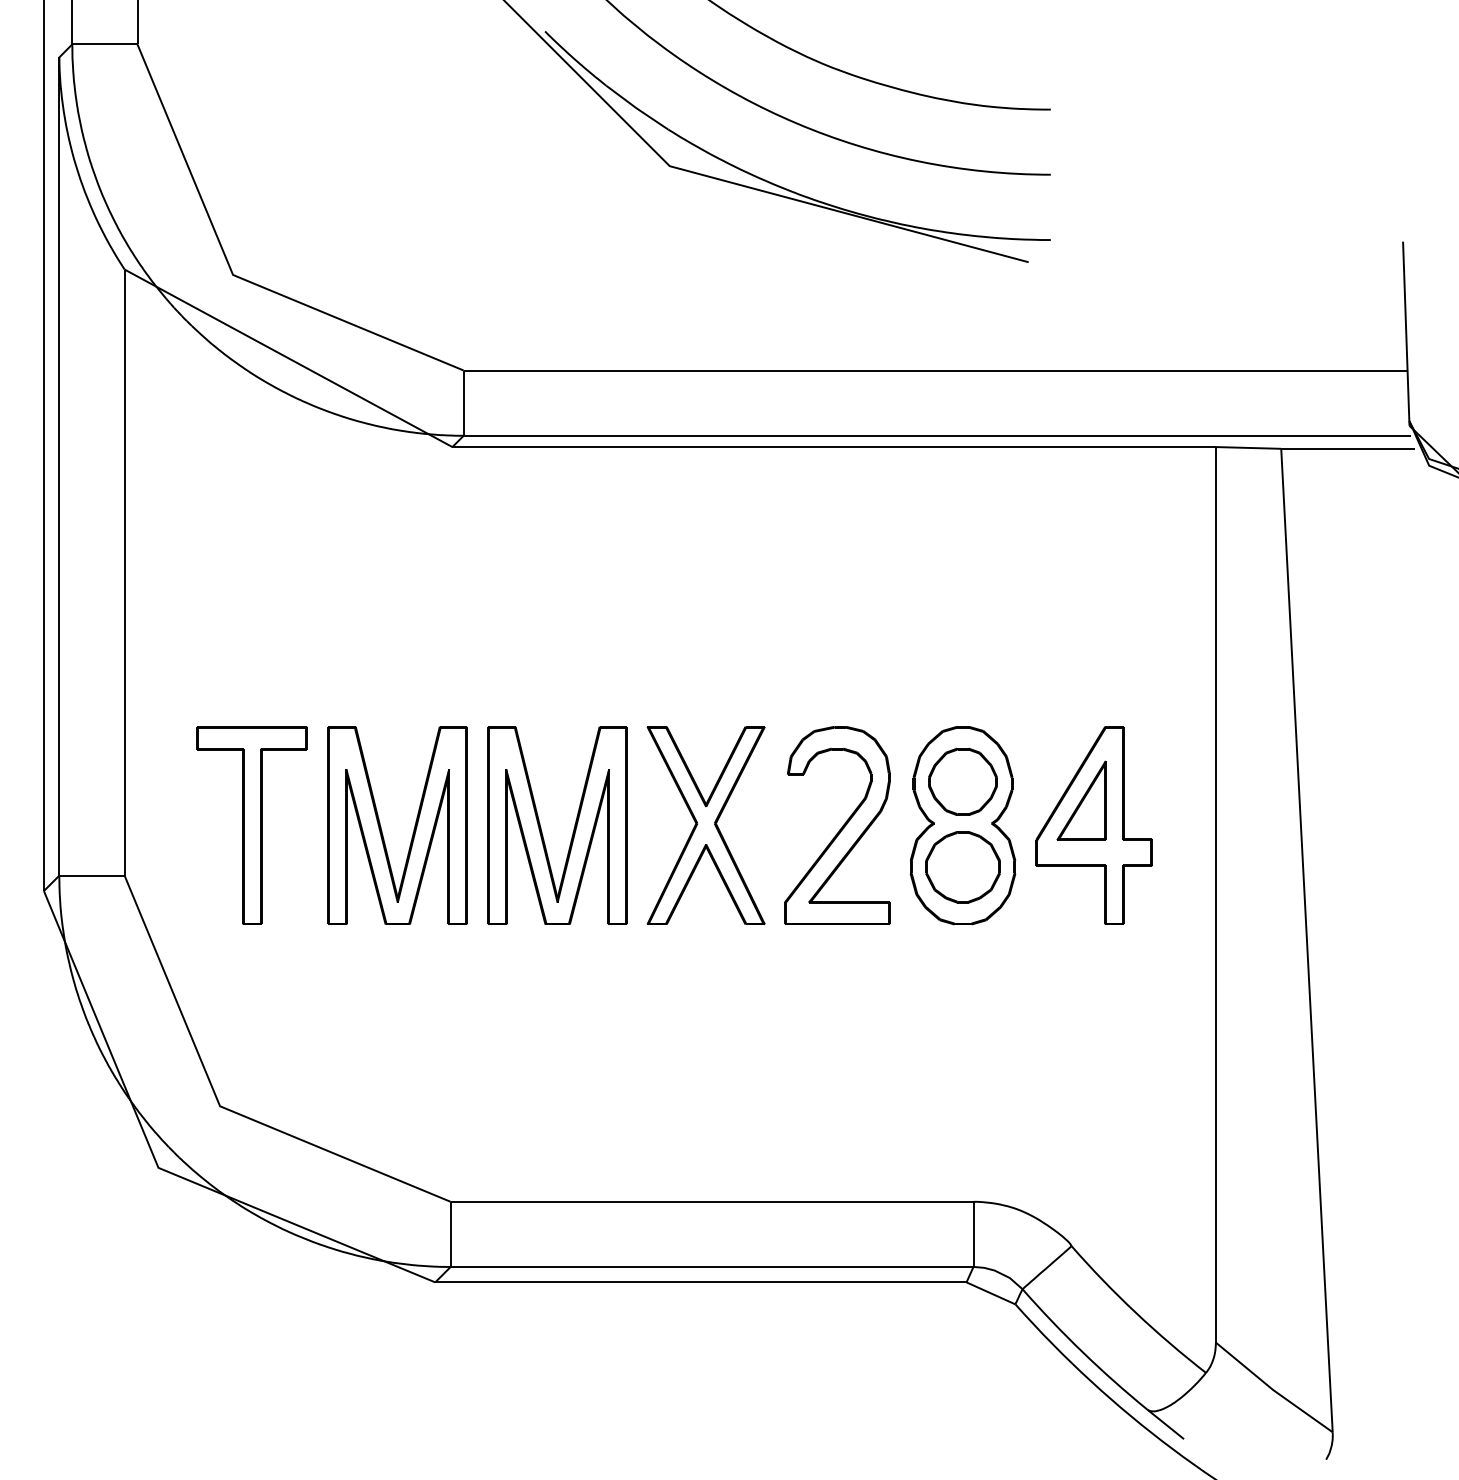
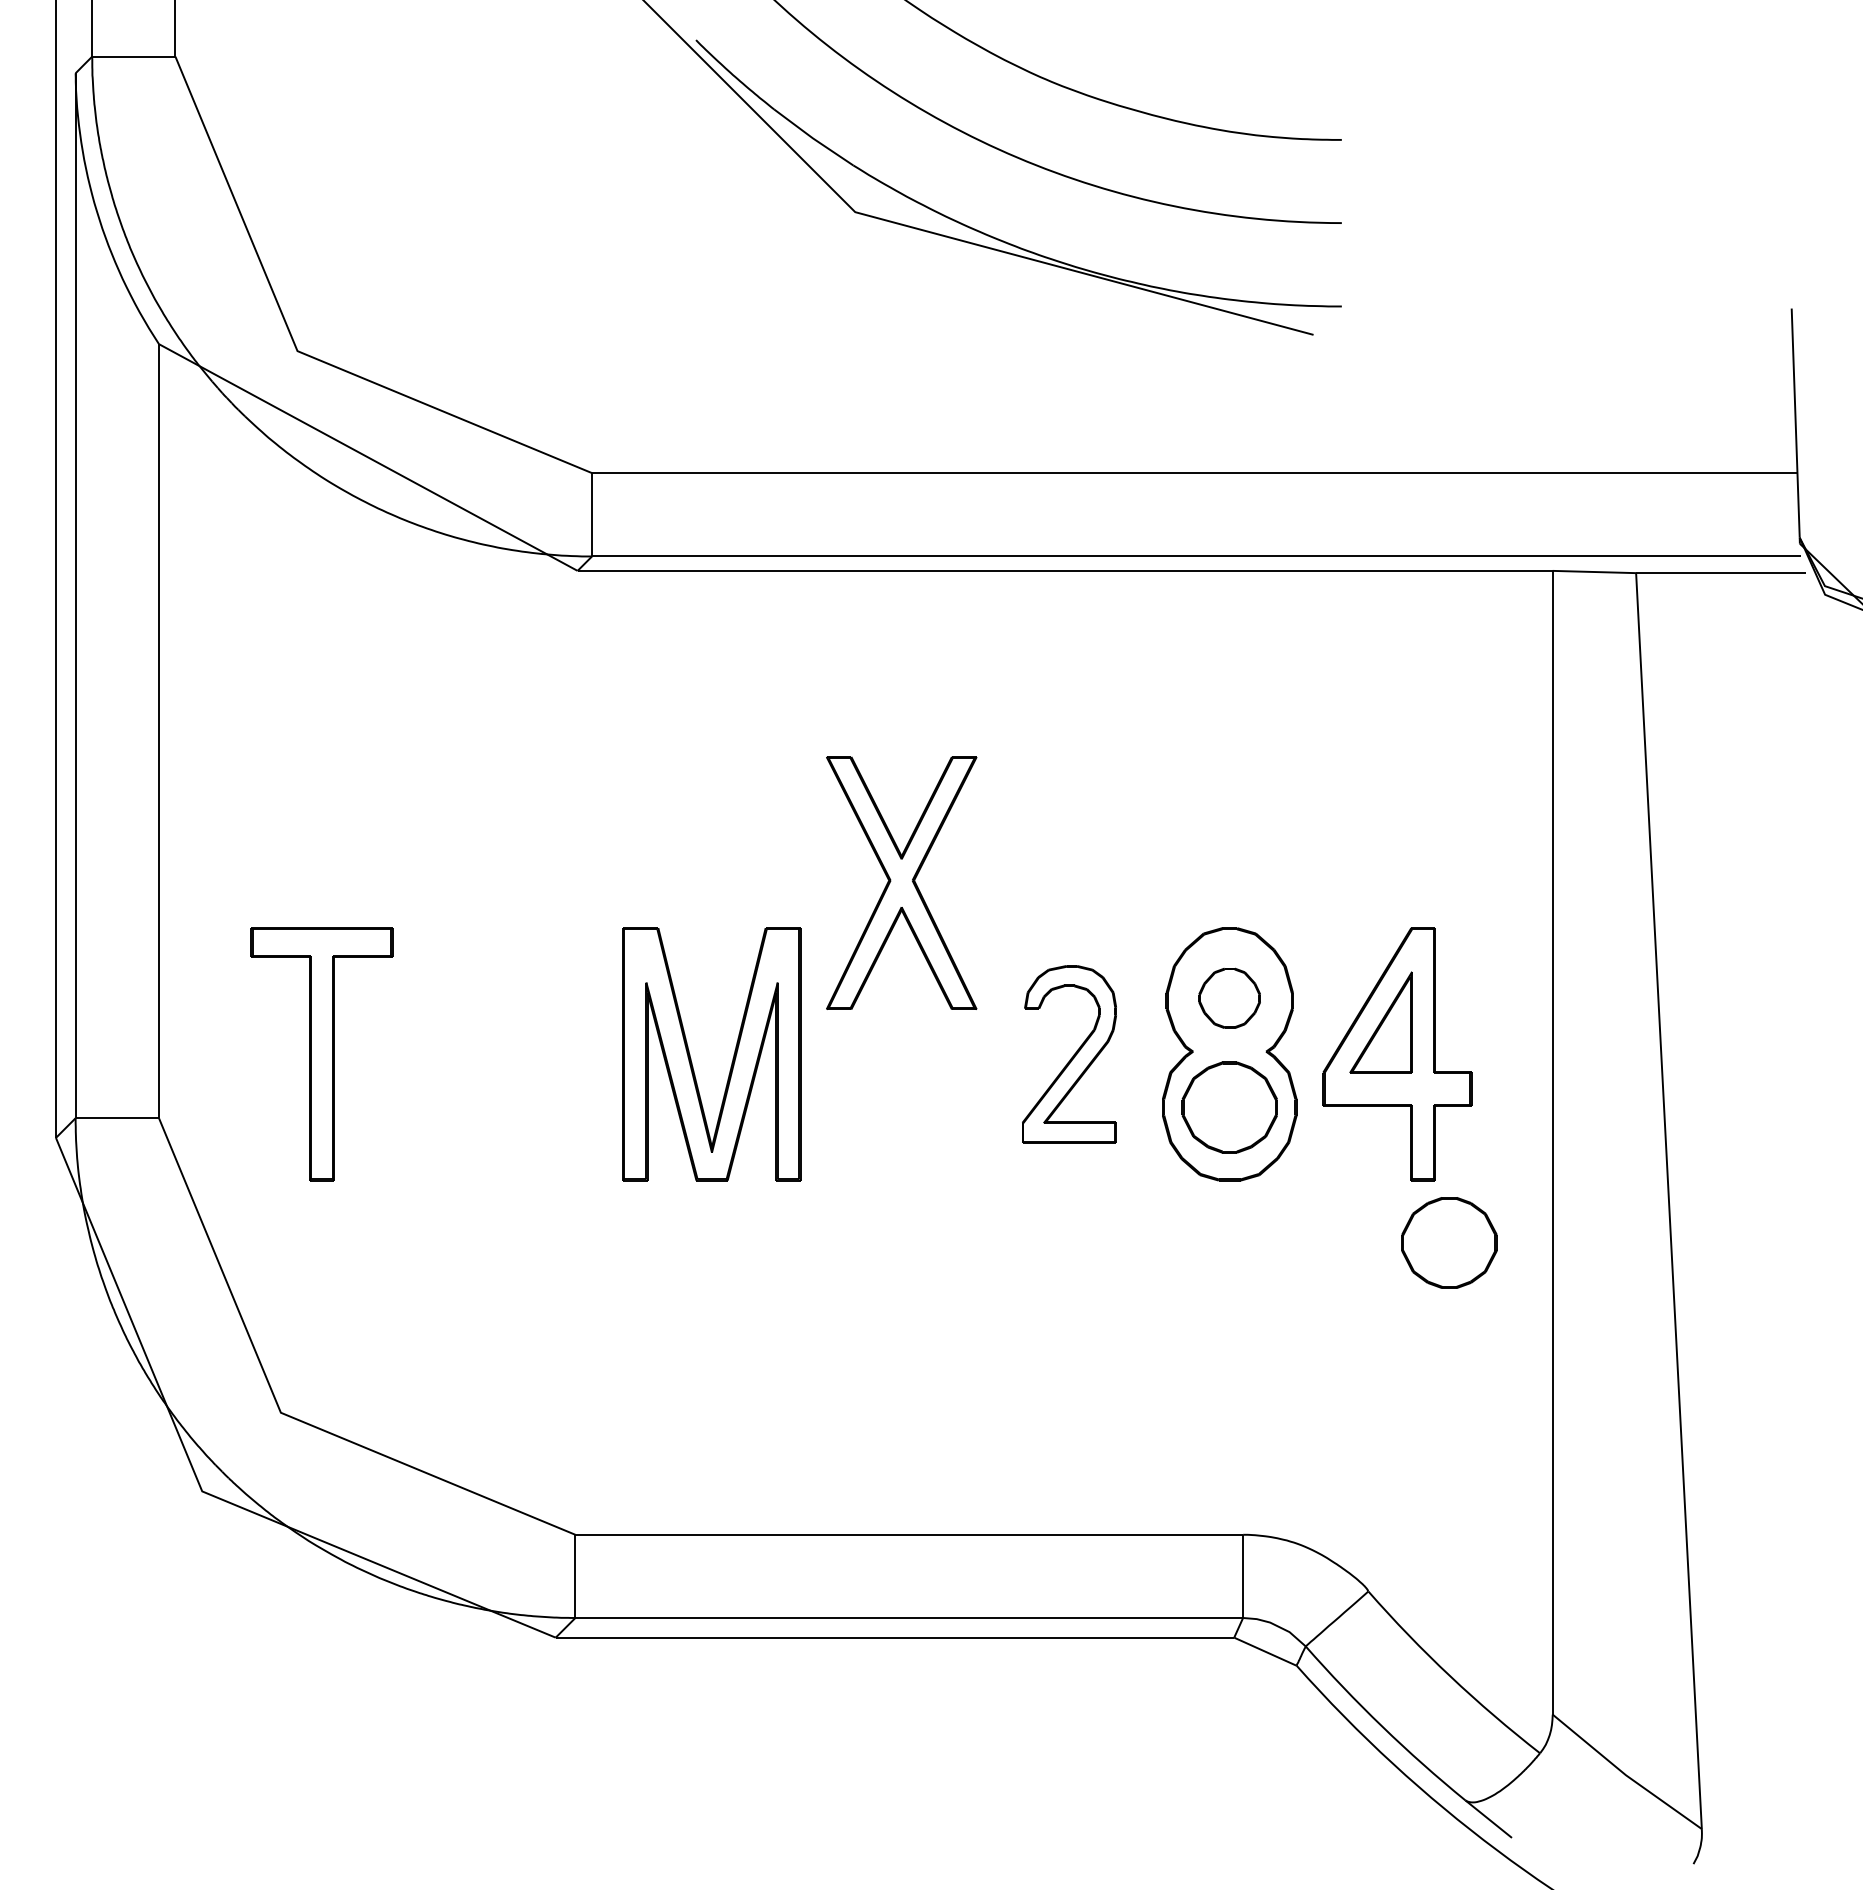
part: (962, 781) -> (1229, 997), size x0.7
part: (705, 825) -> (900, 883), moved
part: (837, 825) -> (1069, 1054), size x0.7
part: (382, 830) -> (488, 1060), removed
part: (1134, 973) -> (1448, 1243), added

